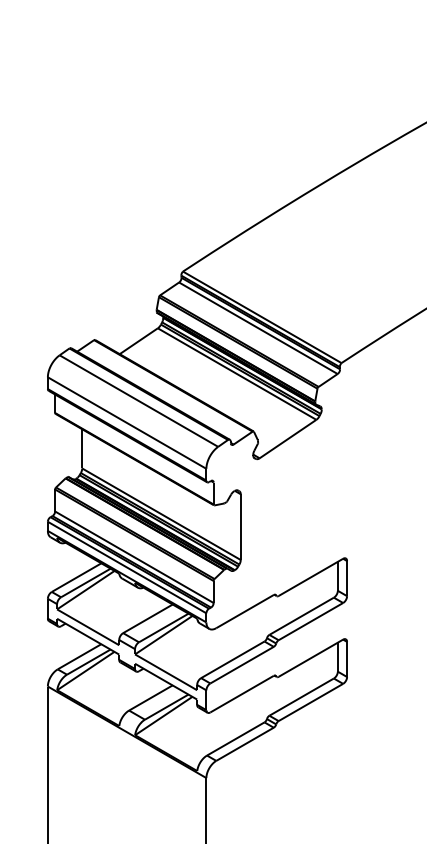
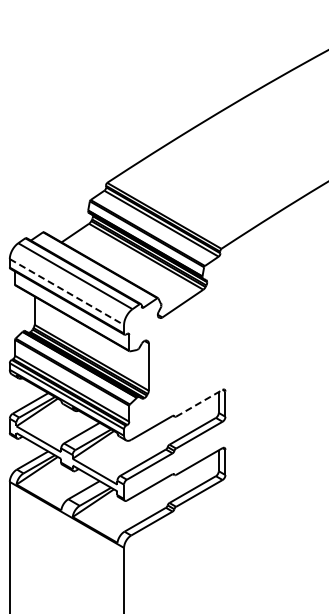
line: (126, 423) -> (66, 292), solid -> dashed
line: (311, 577) -> (199, 403), solid -> dashed

